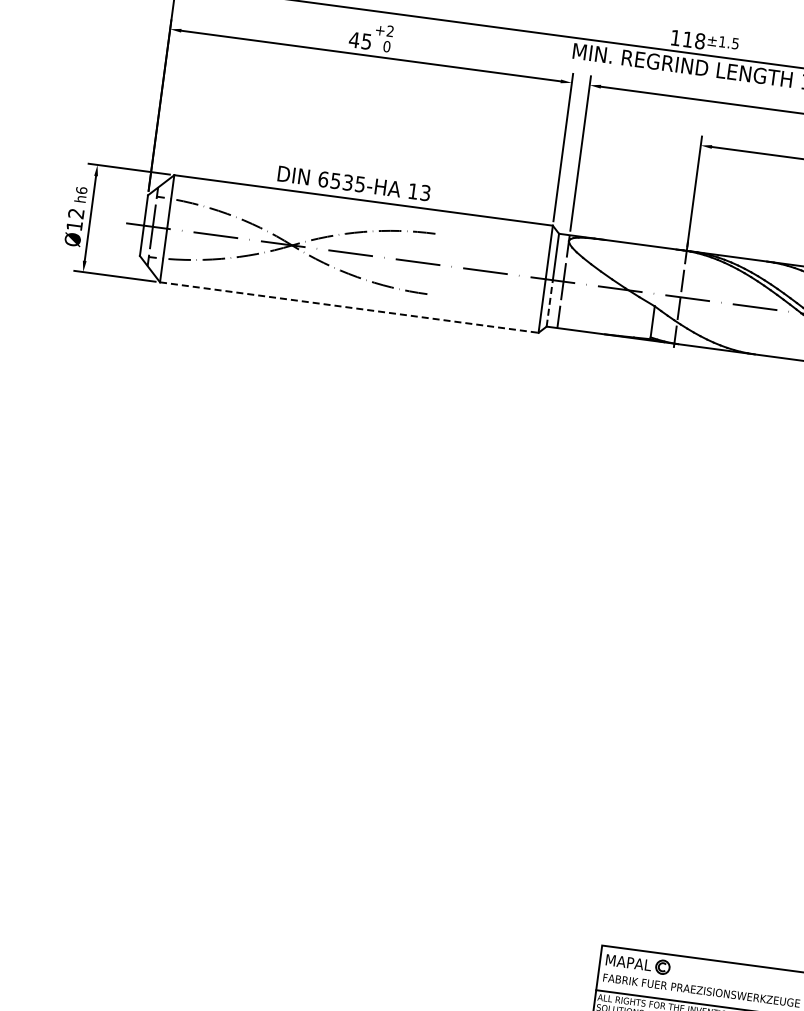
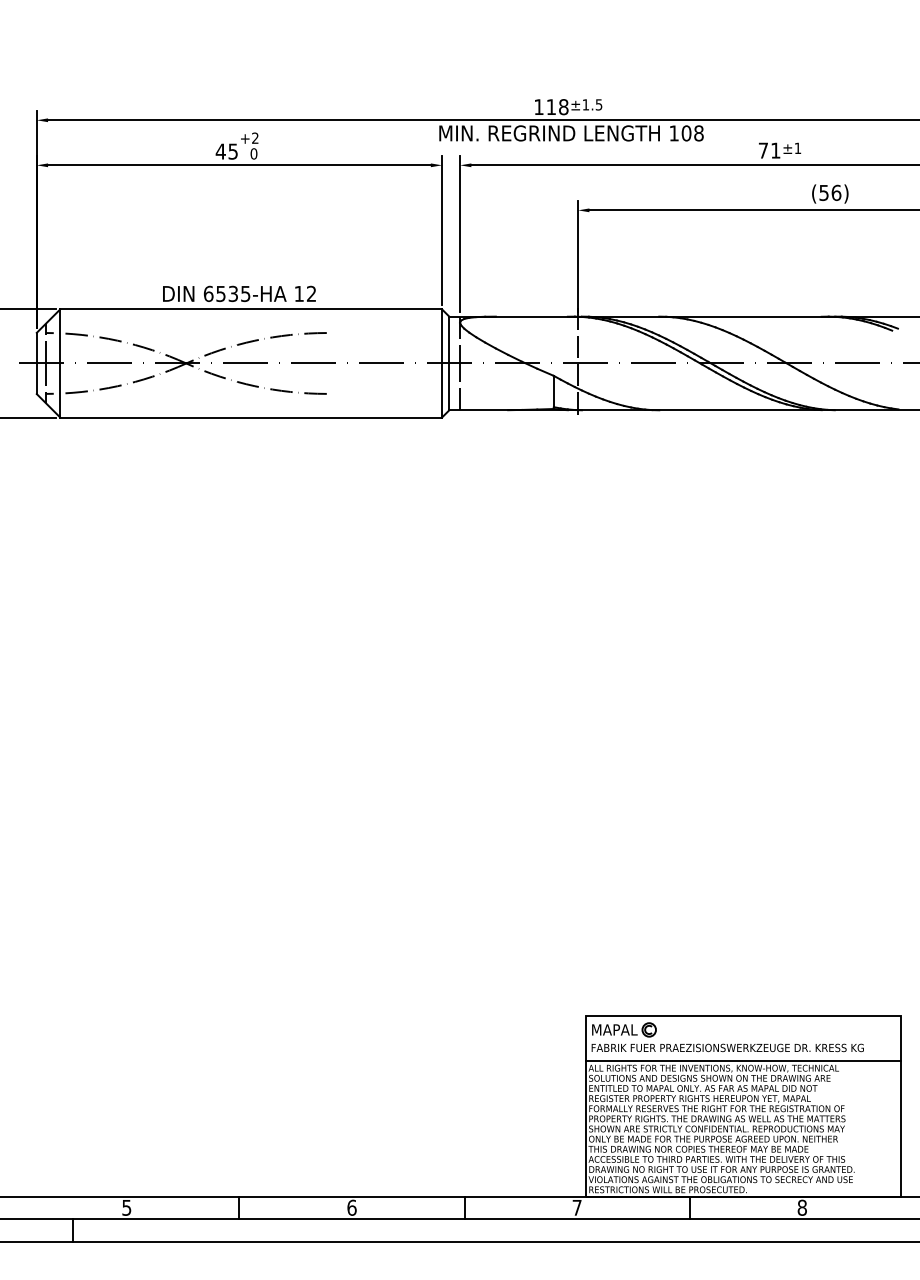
text: (425, 193) -> (311, 294), 13 -> 12
line: (549, 303) -> (449, 386), dashed -> solid
line: (349, 307) -> (251, 417), dashed -> solid

